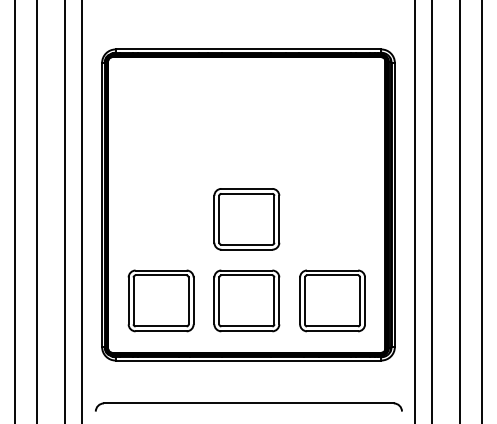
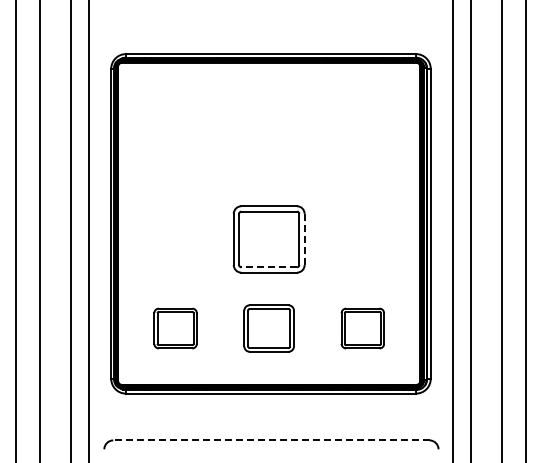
line: (279, 219) -> (304, 239), solid -> dashed
line: (247, 244) -> (269, 267), solid -> dashed
part: (161, 300) -> (175, 328), size x0.6
part: (246, 300) -> (268, 328), size x0.7
part: (332, 300) -> (362, 328), size x0.6
line: (248, 403) -> (270, 440), solid -> dashed

